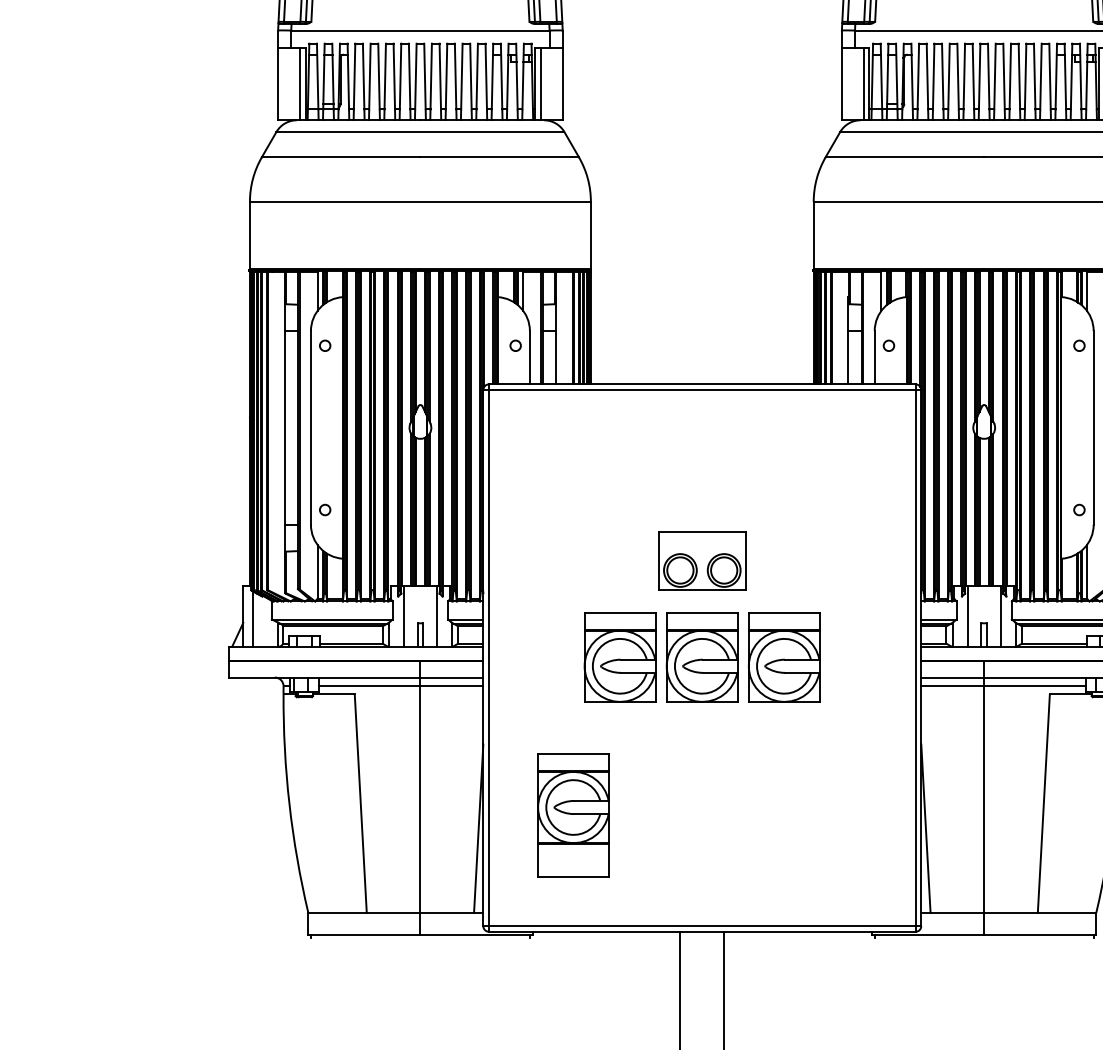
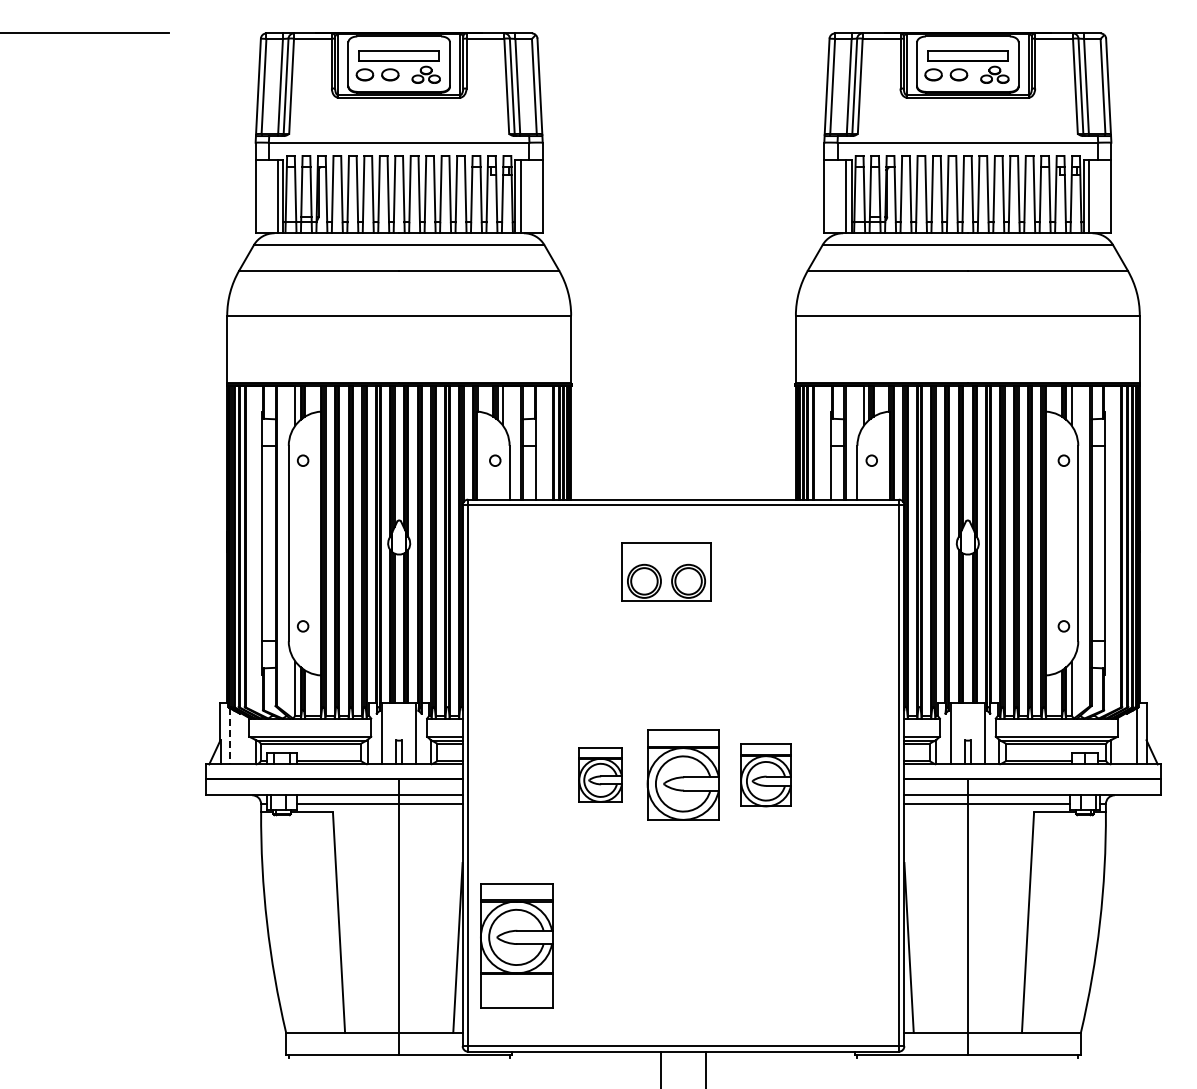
part: (702, 560) -> (666, 571), moved
line: (252, 619) -> (229, 736), solid -> dashed
part: (620, 656) -> (600, 774), size x0.6
part: (783, 656) -> (765, 774), size x0.7
part: (573, 815) -> (516, 945), moved

